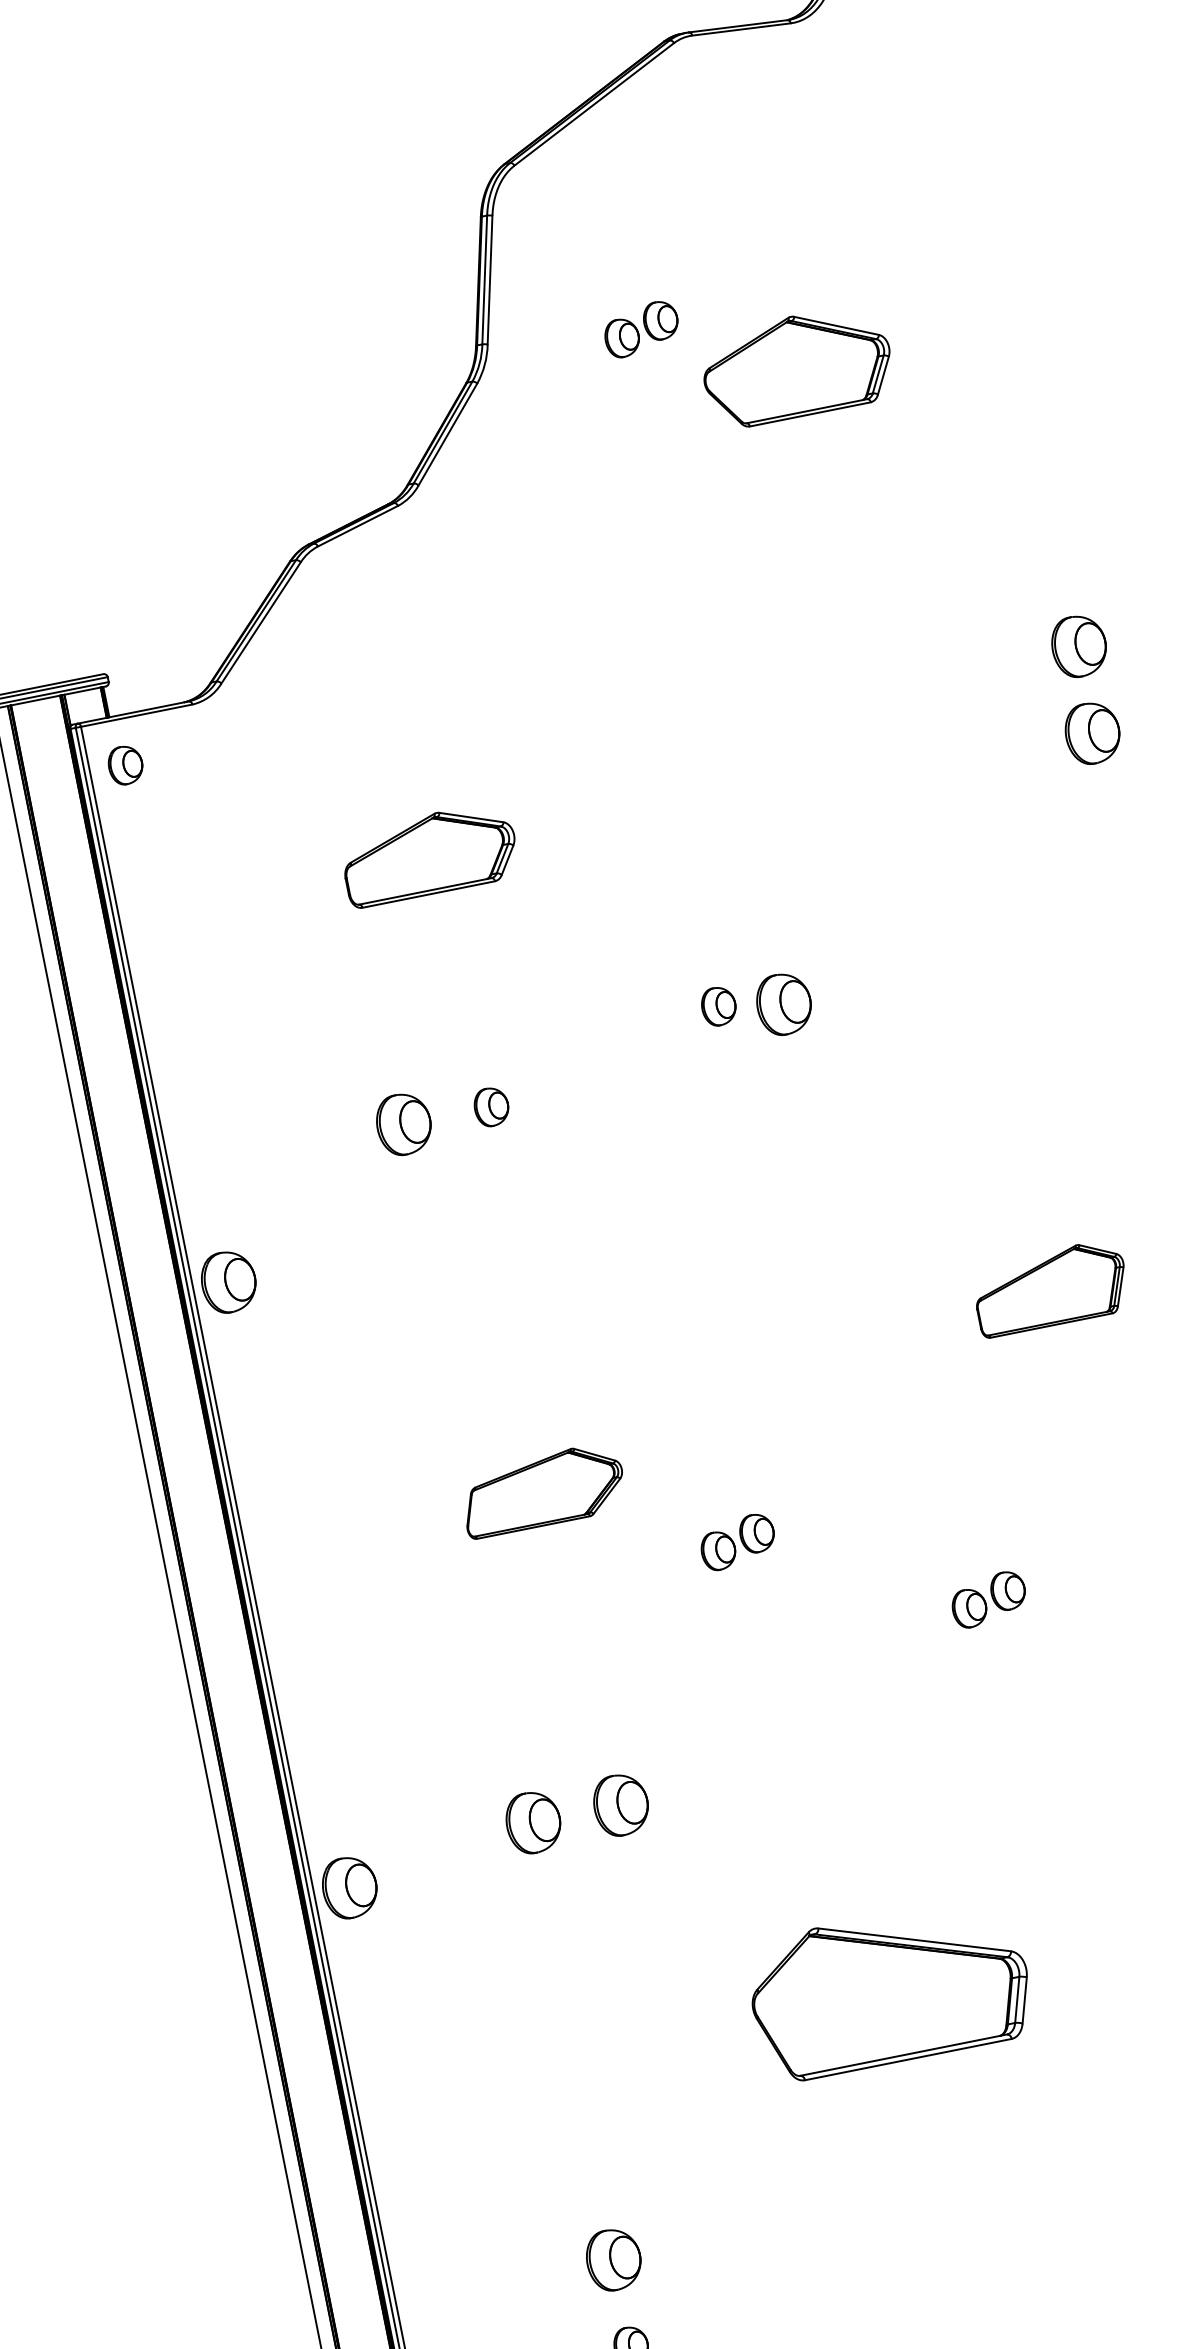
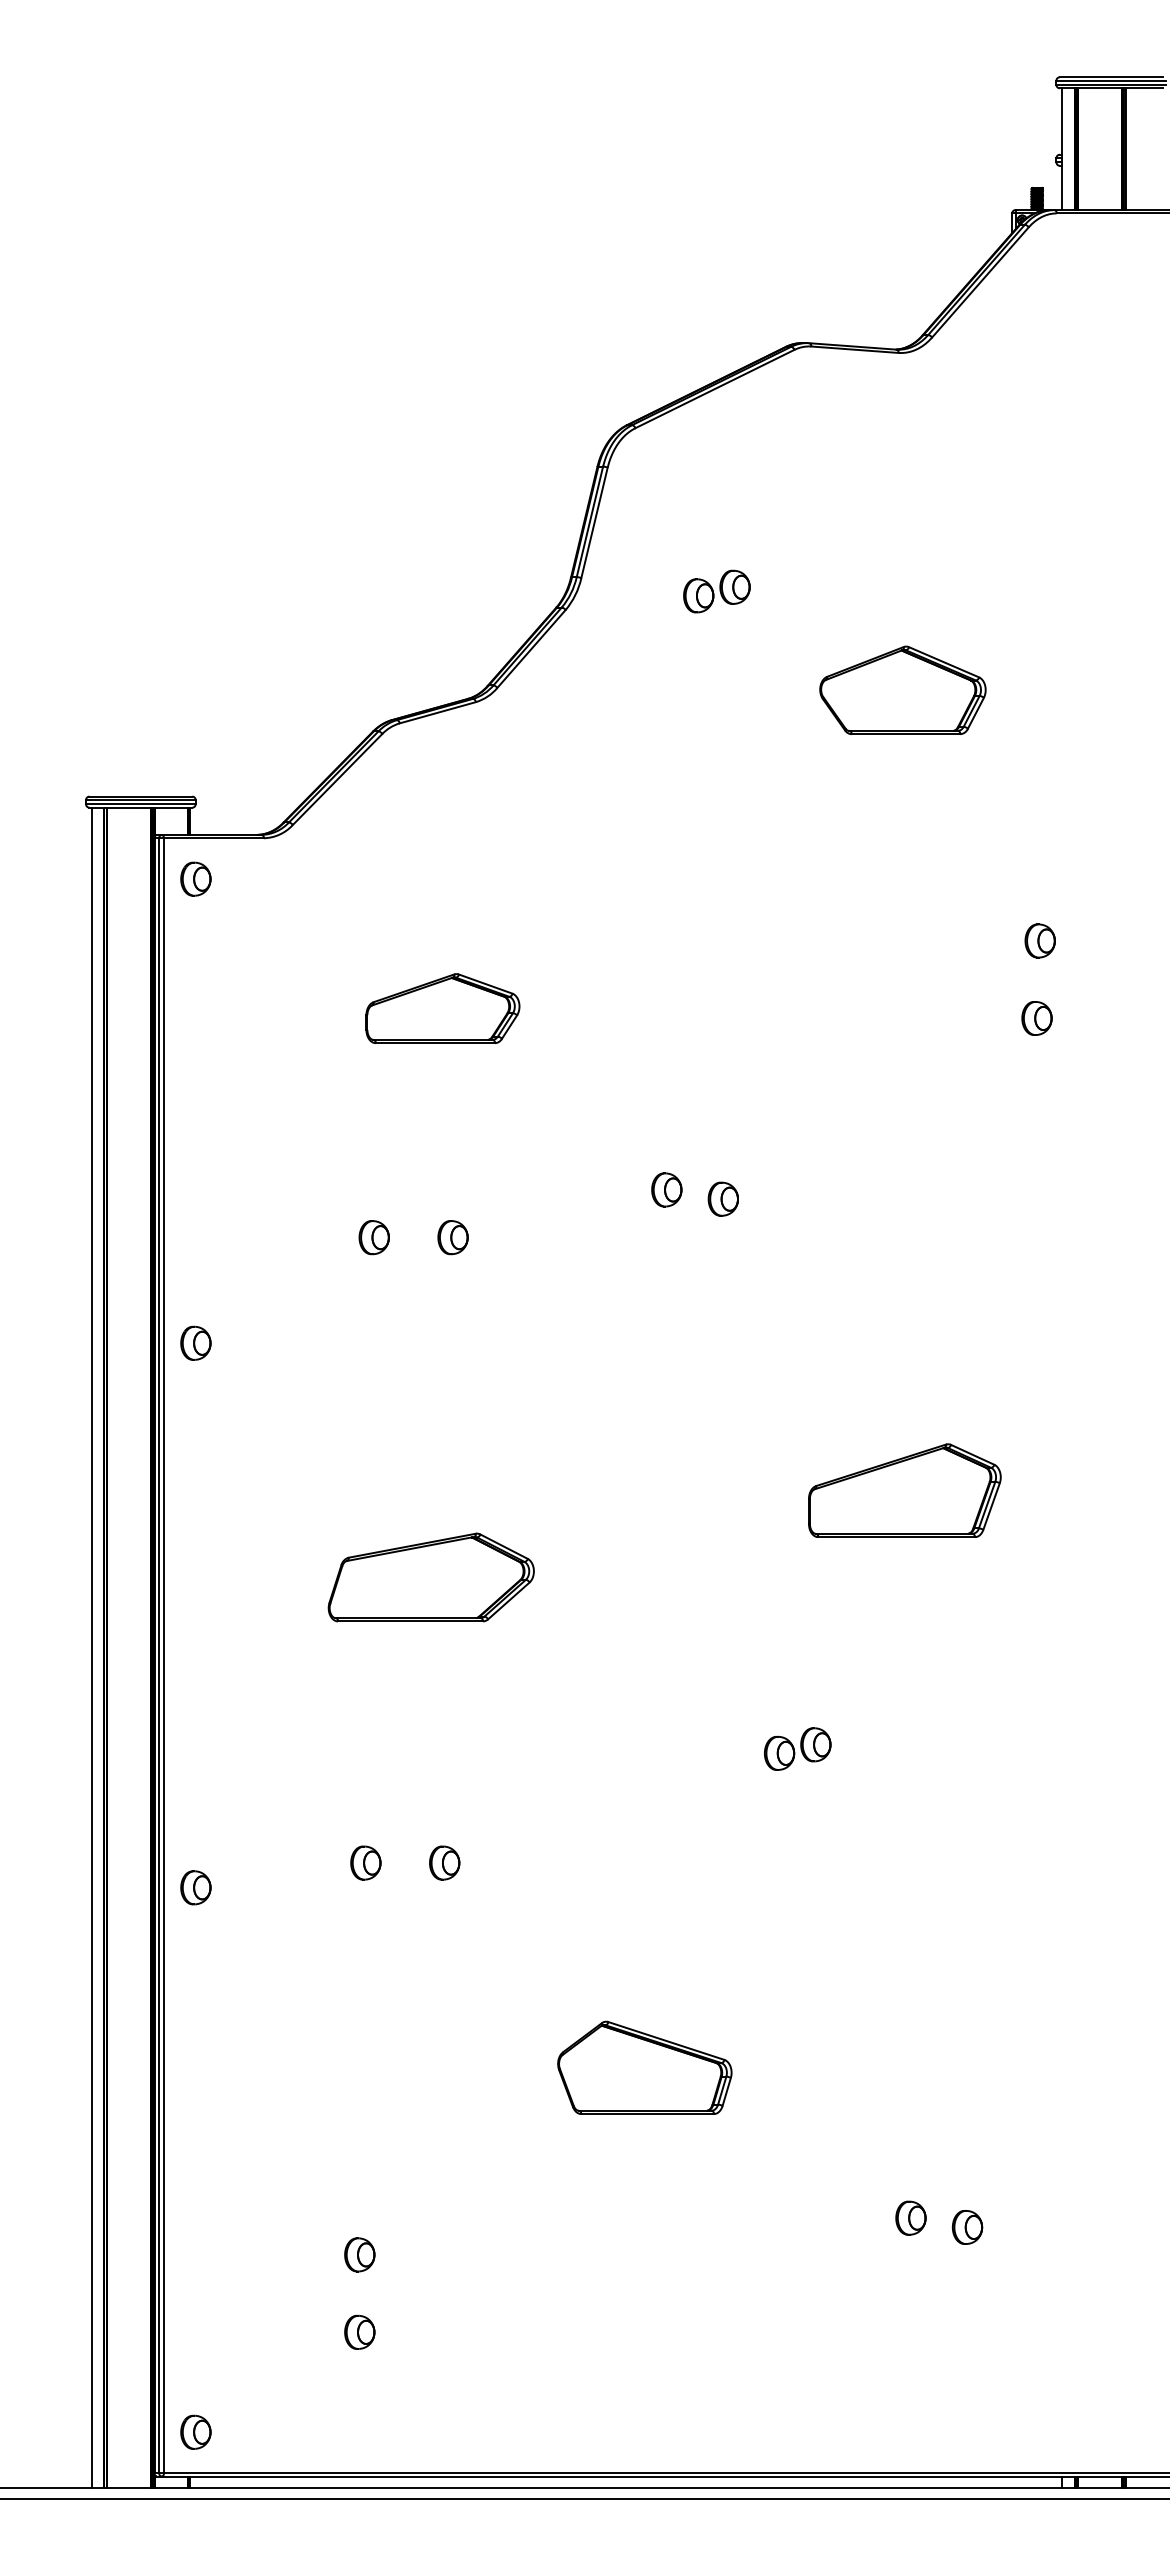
part: (796, 365) -> (902, 689), moved
part: (1078, 645) -> (1039, 940), size x0.62
part: (1092, 733) -> (1036, 1018), size x0.62
part: (782, 1003) -> (722, 1198), size x0.62
part: (402, 1124) -> (373, 1237), size x0.62
part: (228, 1281) -> (195, 1342), size x0.62
part: (1050, 1288) -> (904, 1490), size x1.43
part: (542, 1490) -> (430, 1577), size x1.43
part: (737, 1541) -> (590, 1655), removed
part: (620, 1804) -> (444, 1862), size x0.62
part: (533, 1821) -> (365, 1862), size x0.62
part: (349, 1887) -> (195, 1887), size x0.62
part: (889, 1988) -> (644, 2067), size x0.71
part: (613, 2259) -> (359, 2254), size x0.62

